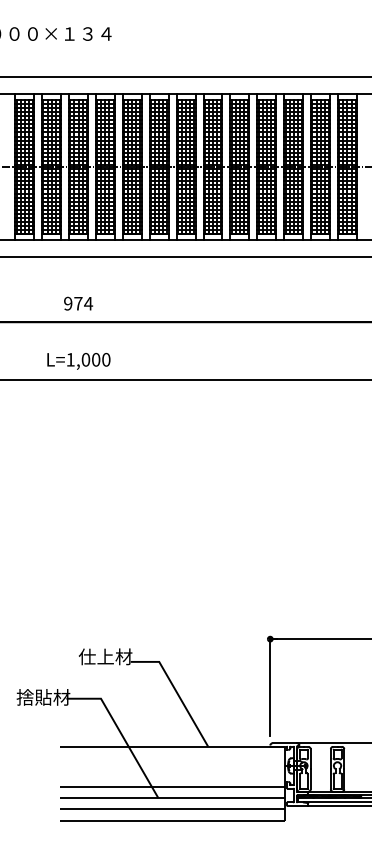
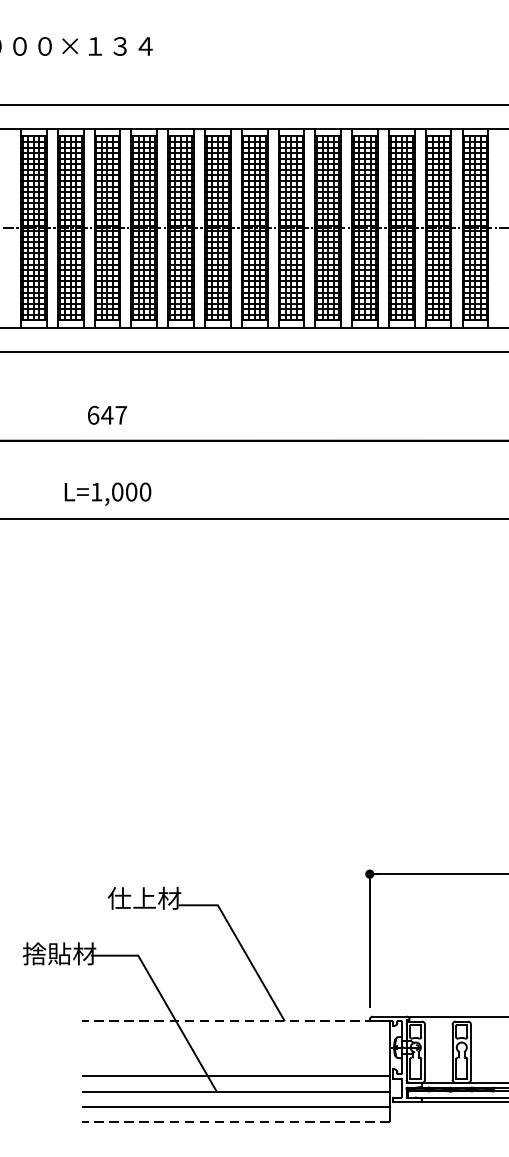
text: (78, 303) -> (107, 415), 974 -> 647
line: (172, 746) -> (236, 1021), solid -> dashed
line: (172, 820) -> (236, 1122), solid -> dashed

